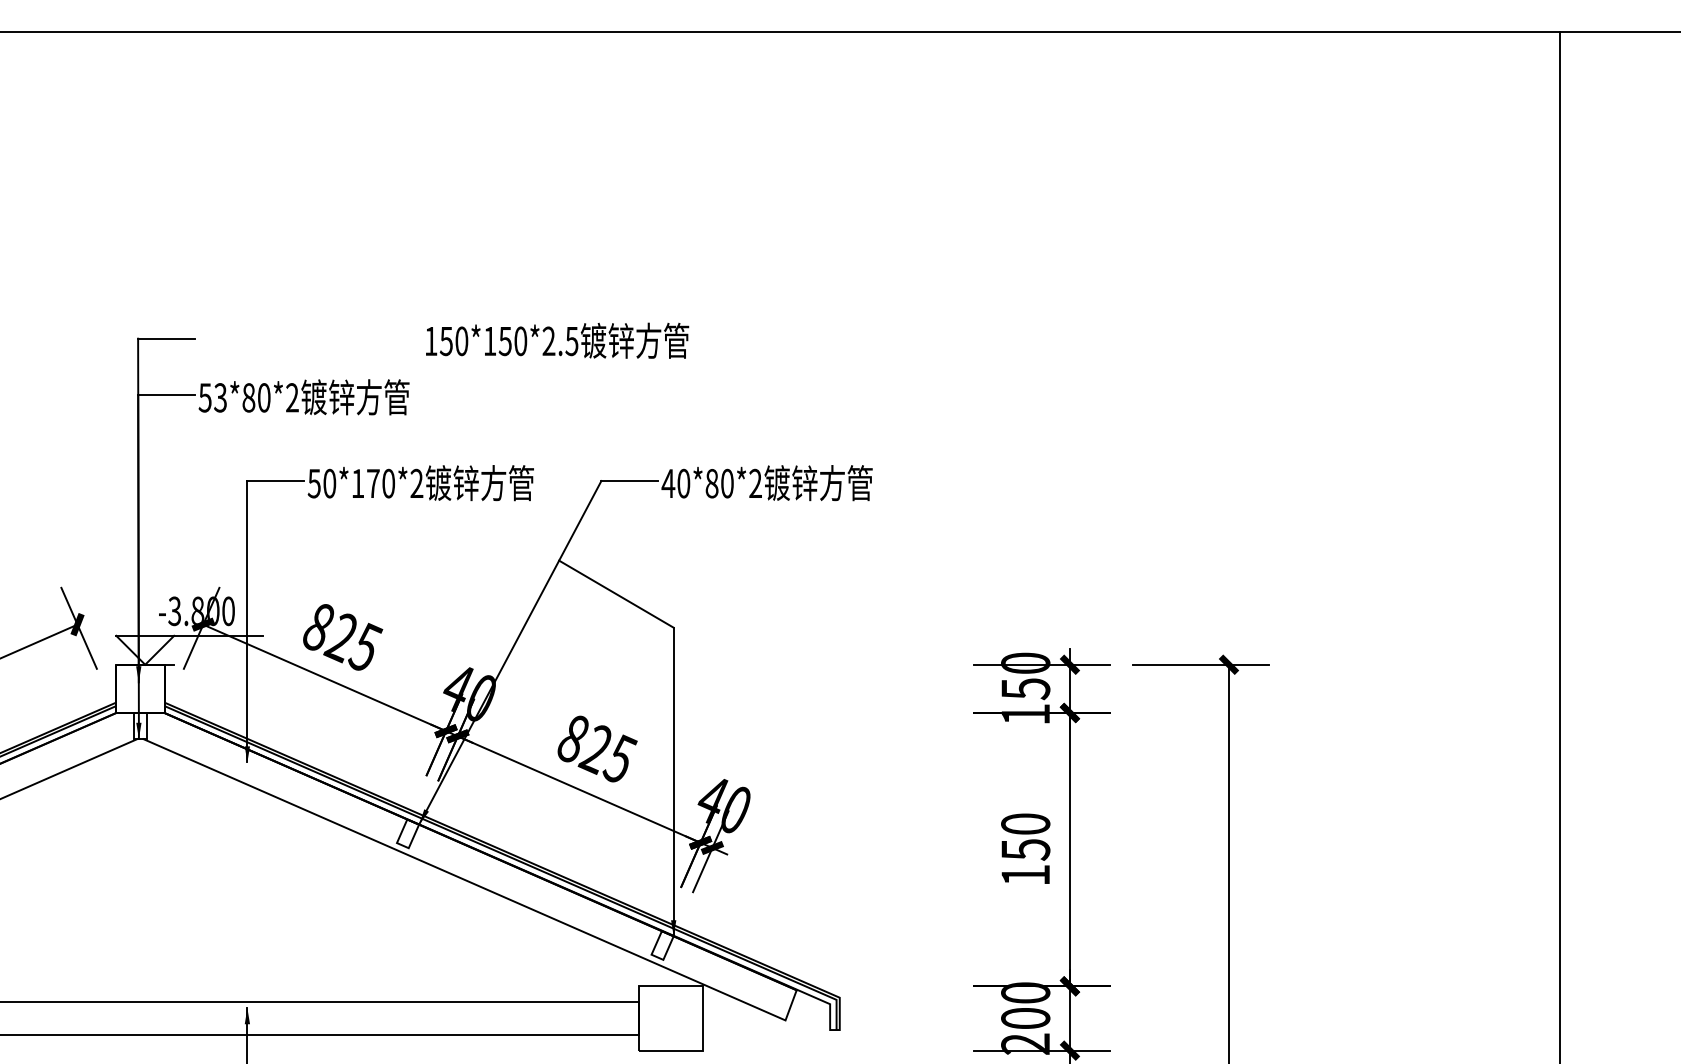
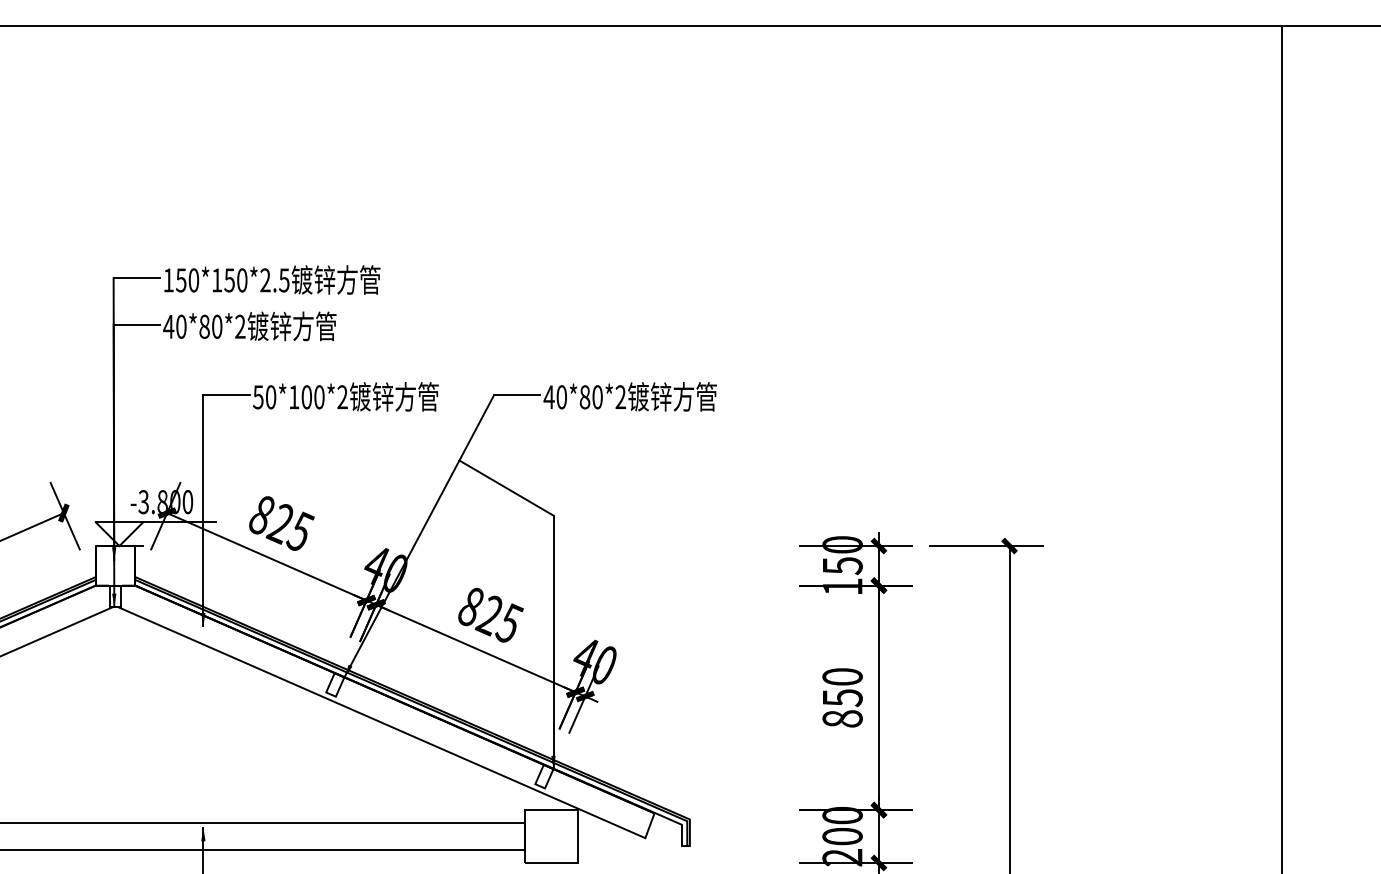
text: (557, 340) -> (272, 279), moved
text: (212, 397) -> (174, 326), 53*80*2 -> 40*80*2
text: (373, 483) -> (306, 397), 50*170*2 -> 50*100*2
text: (1025, 874) -> (842, 718), 150 -> 850

